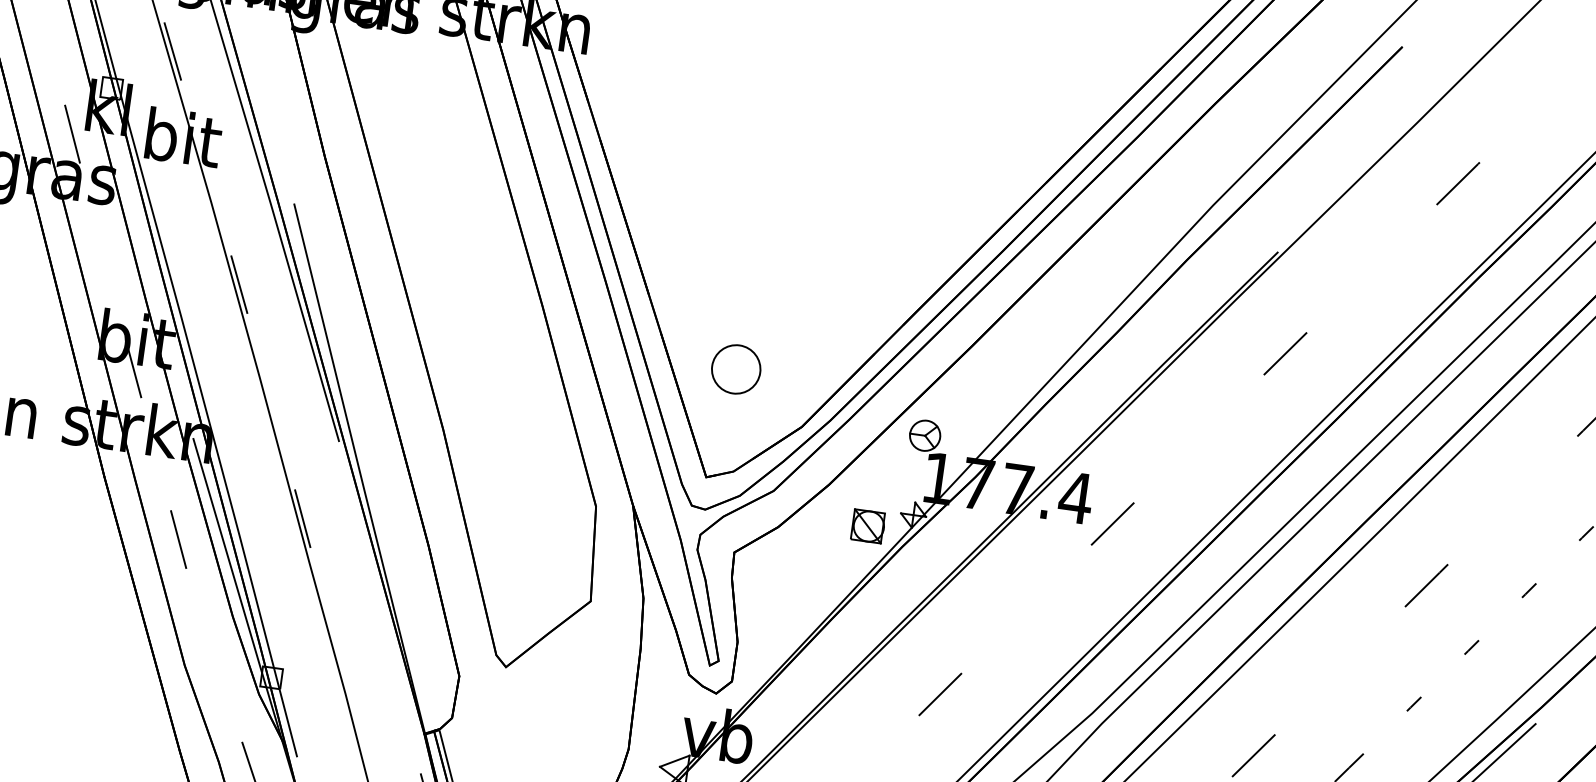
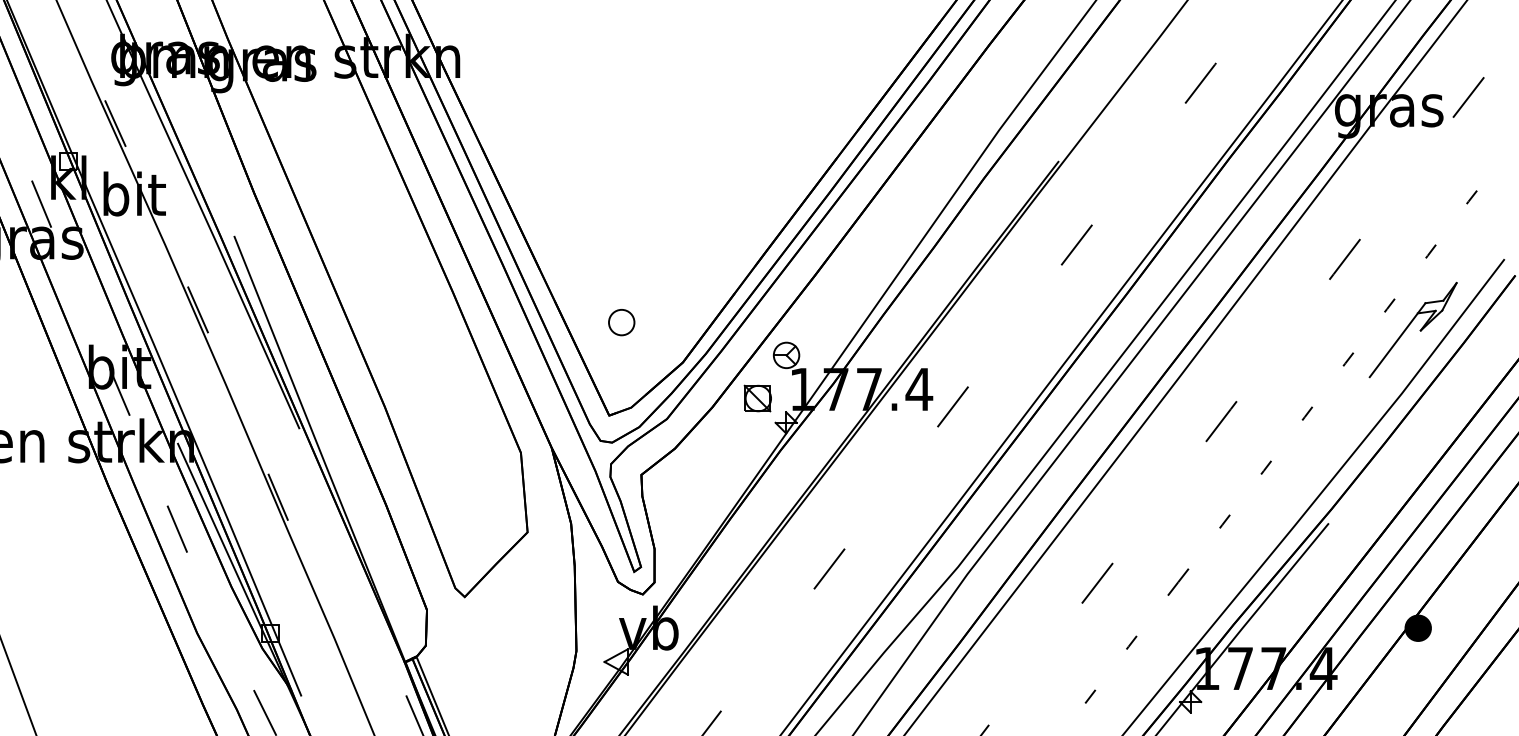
part: (736, 369) -> (621, 322), size x0.62
part: (867, 526) -> (757, 398), moved

